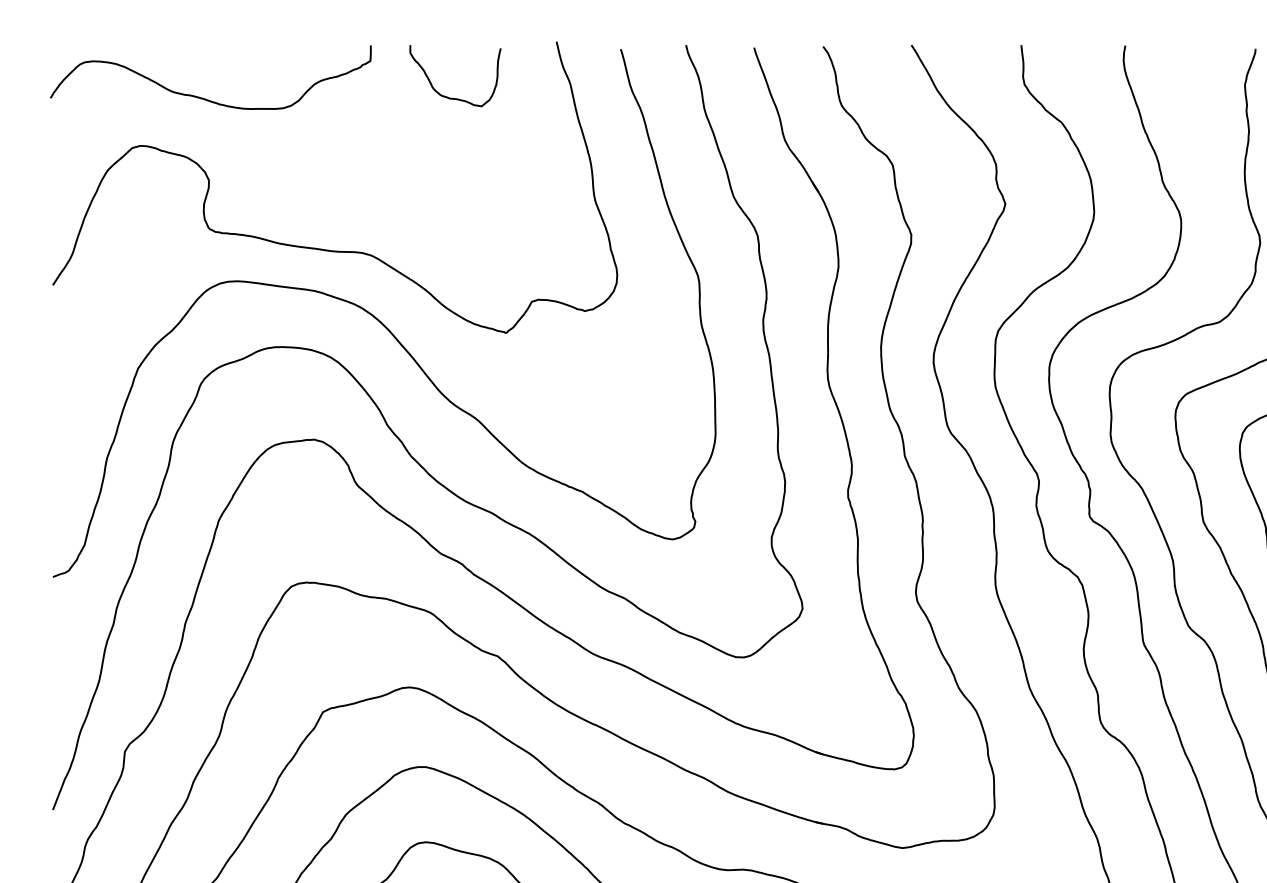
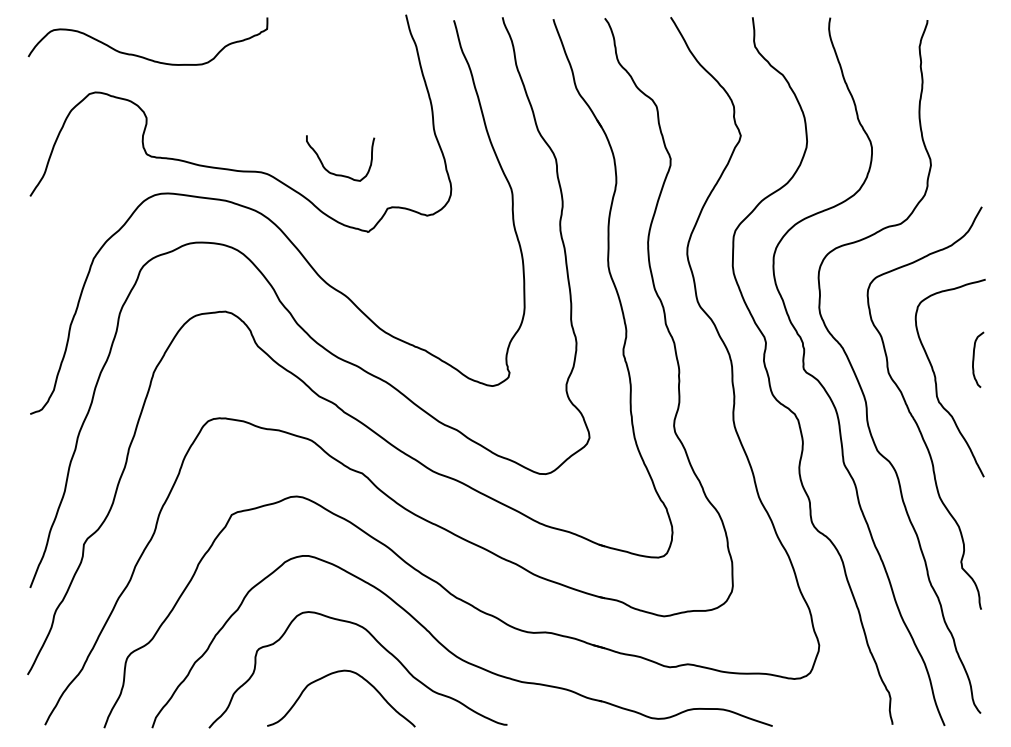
curve: (448, 96) -> (335, 173), moved

